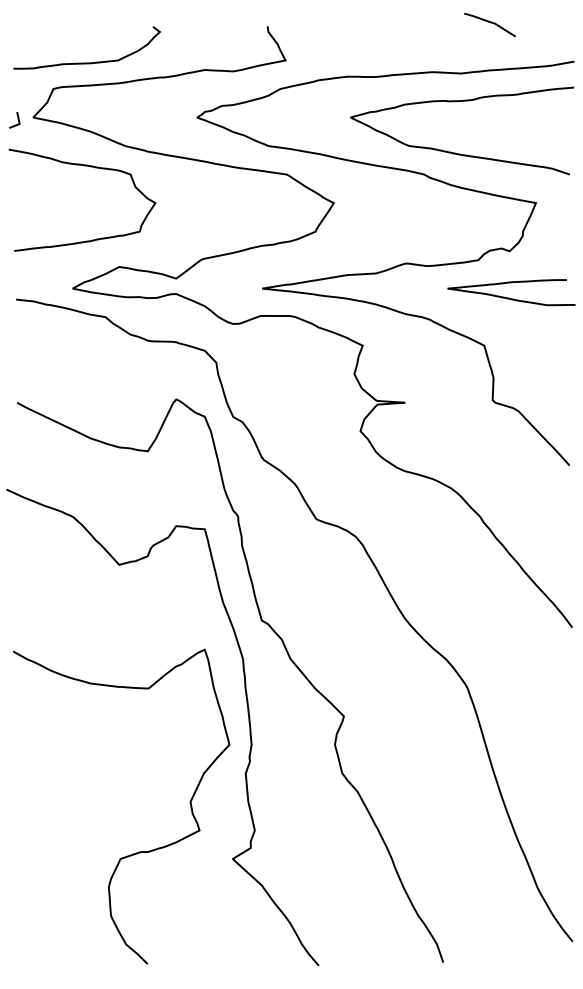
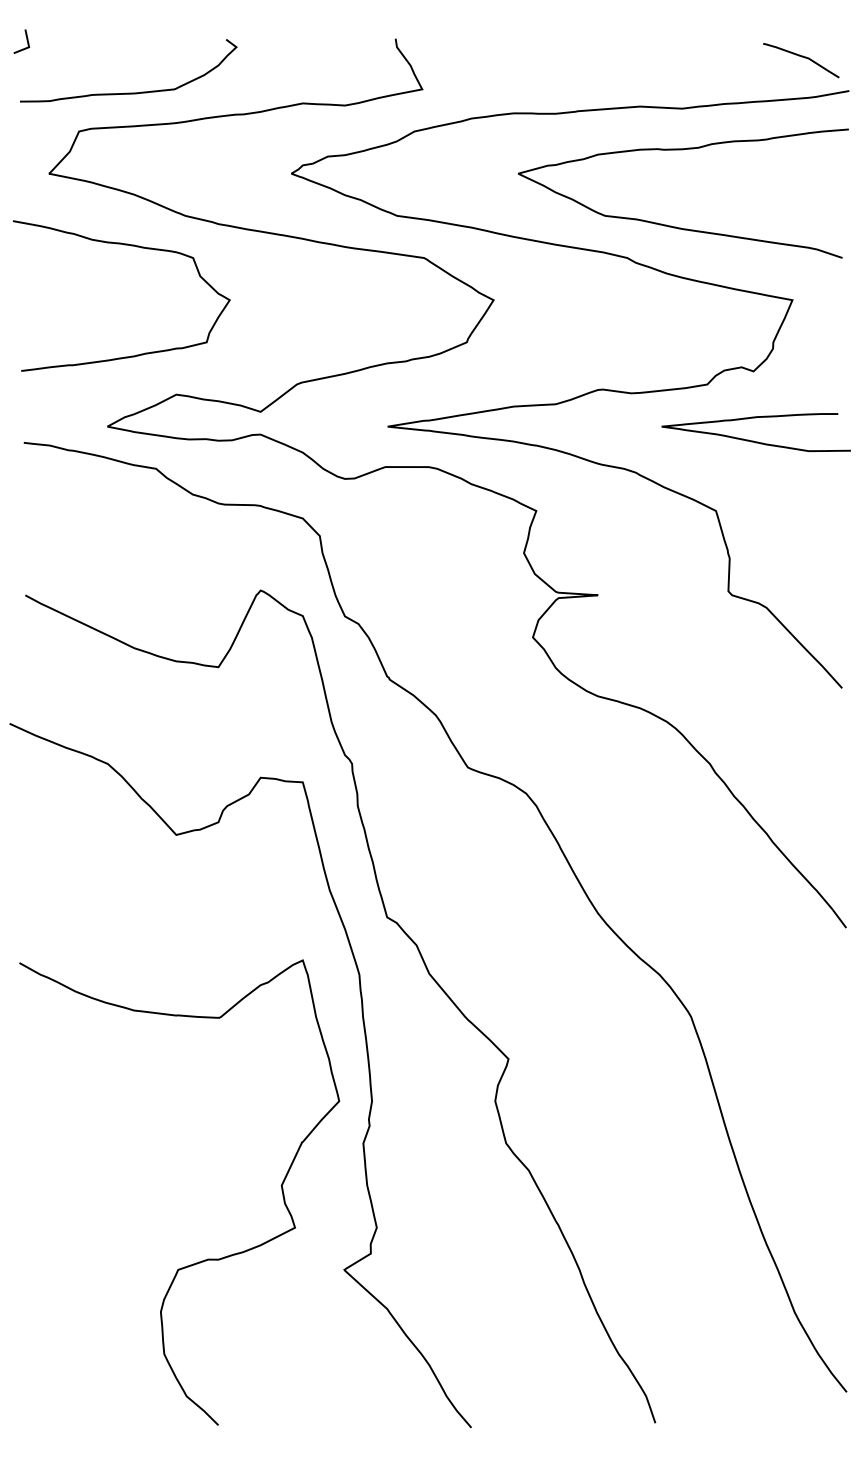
curve: (490, 23) -> (802, 58), moved
line: (17, 119) -> (25, 40), moved

